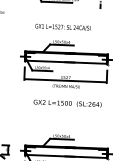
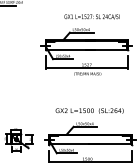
text: (62, 26) -> (91, 16), moved
text: (67, 103) -> (89, 110), moved

